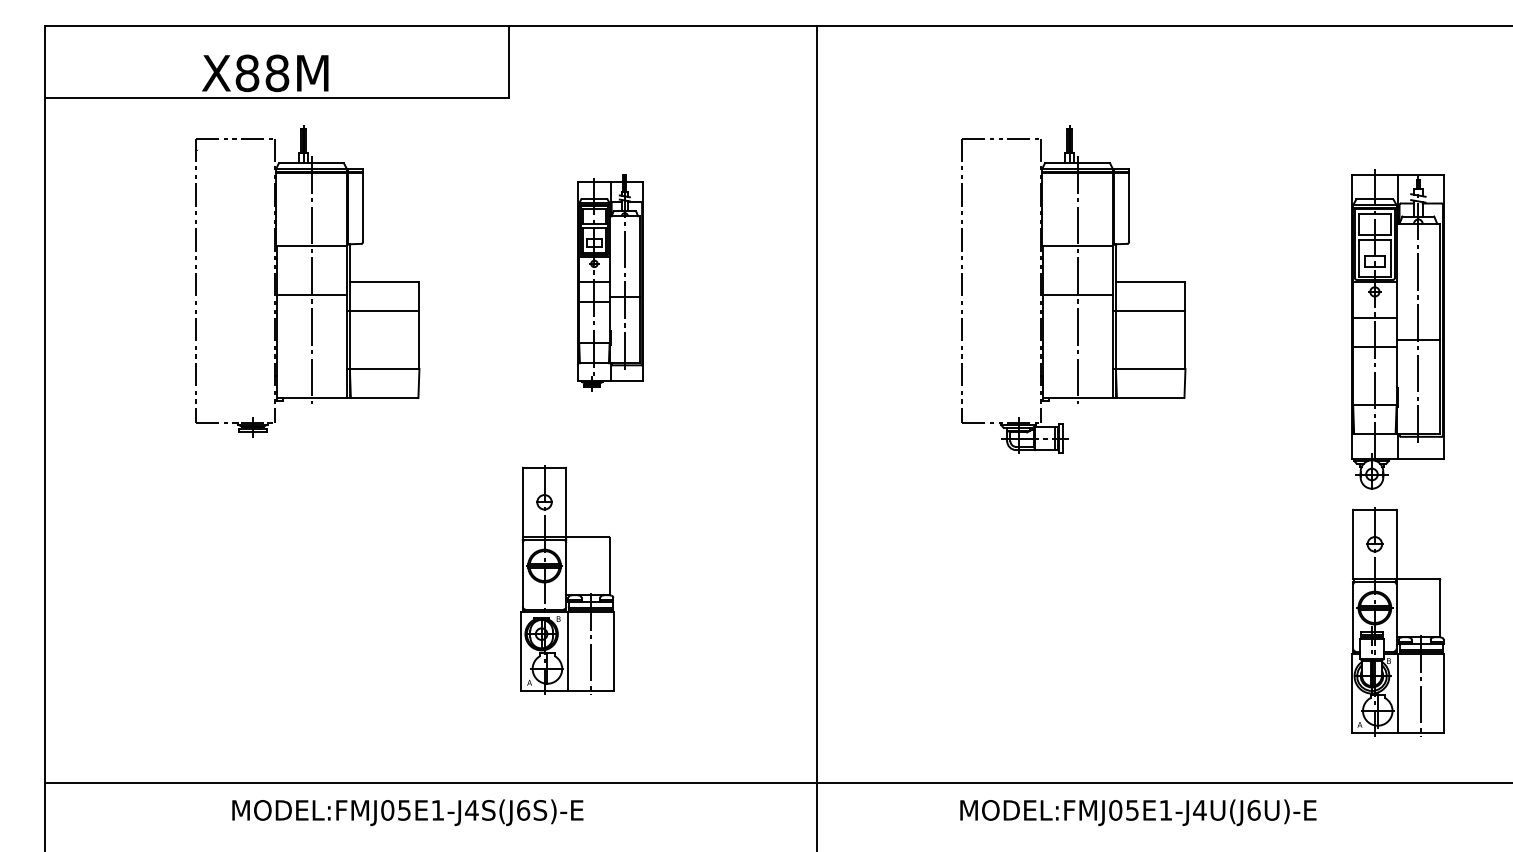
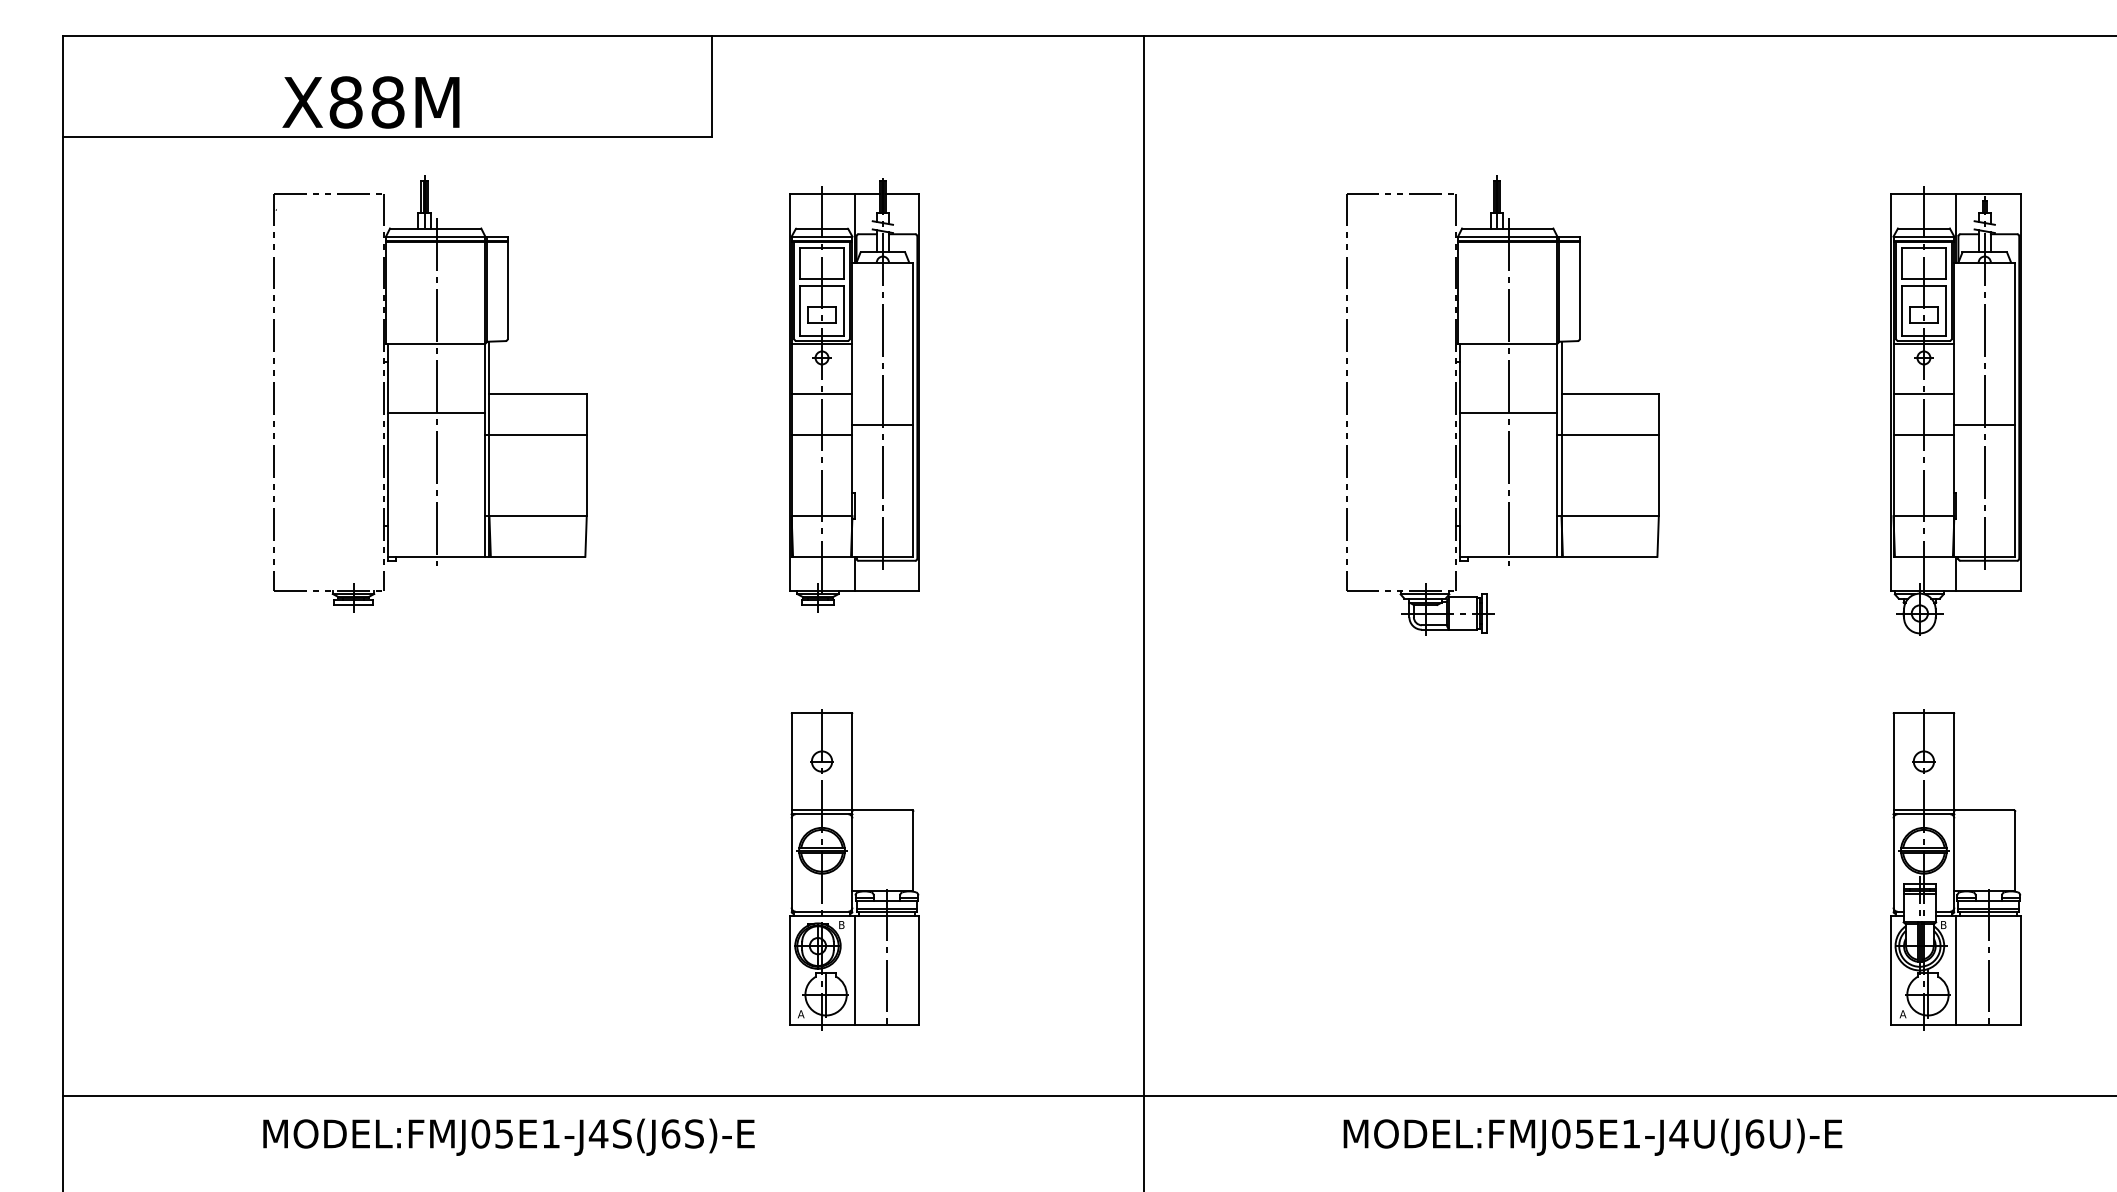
part: (610, 282) -> (854, 395), size x1.43
part: (1397, 329) -> (1955, 410), moved
part: (567, 579) -> (854, 869), moved
text: (407, 812) -> (508, 1136), moved

